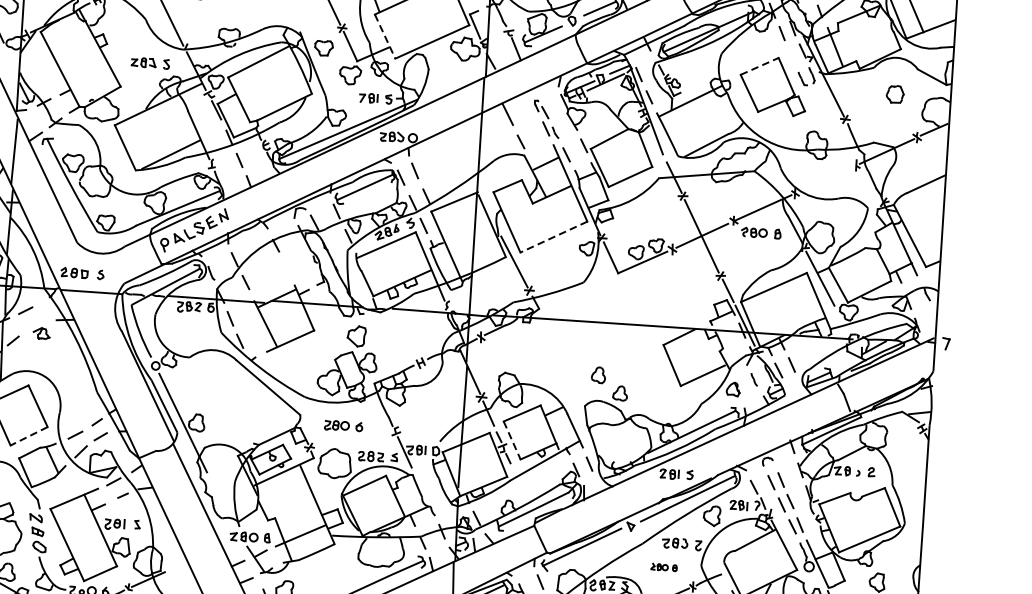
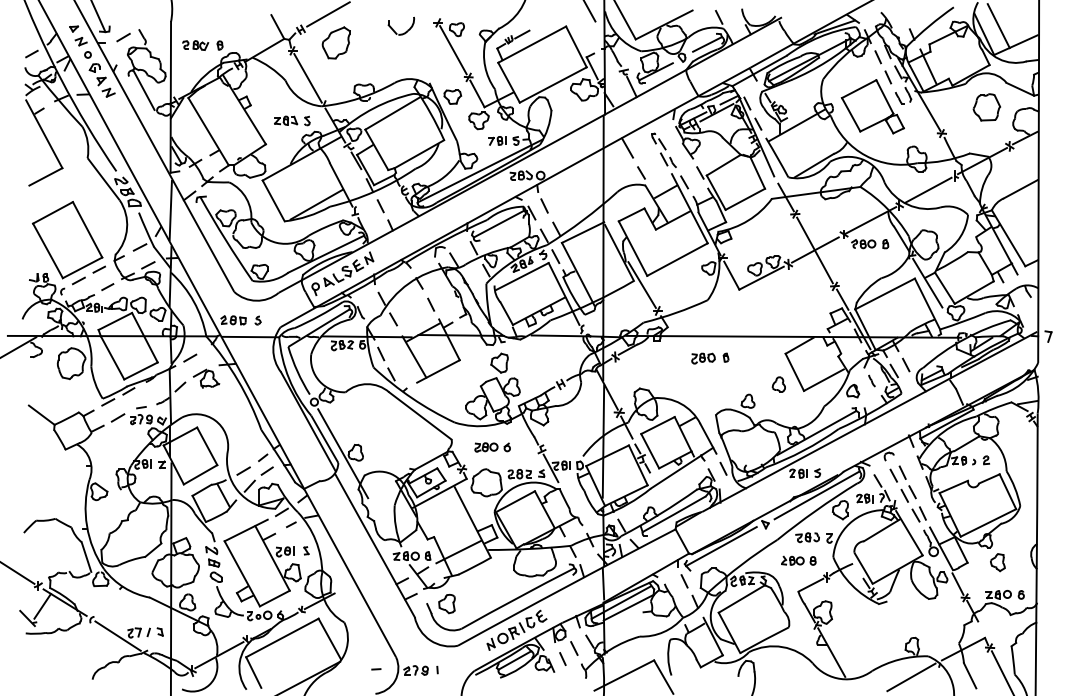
line: (385, 36) -> (509, 82), dashed -> solid
line: (791, 55) -> (888, 77), added
line: (760, 65) -> (859, 88), dashed -> solid
part: (894, 94) -> (986, 107), size x1.67
line: (827, 178) -> (928, 189), added
line: (553, 236) -> (677, 259), dashed -> solid
line: (286, 268) -> (430, 304), added
part: (41, 333) -> (206, 378), size x1.67
part: (582, 345) -> (710, 358), added
part: (598, 375) -> (778, 384), moved
line: (28, 437) -> (200, 475), dashed -> solid
line: (512, 440) -> (650, 451), dashed -> solid
part: (663, 567) -> (798, 560), size x1.43

